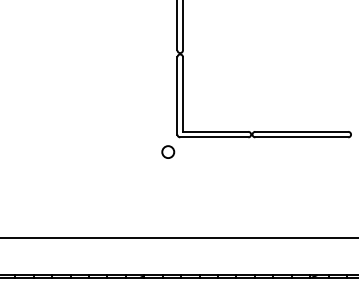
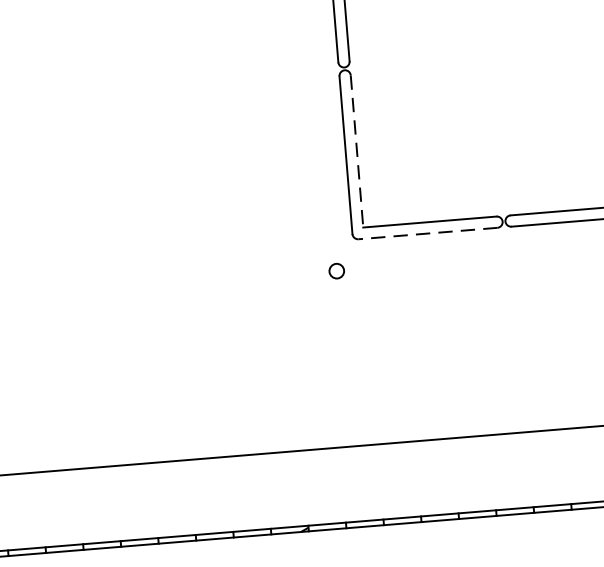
line: (183, 95) -> (358, 153), solid -> dashed
line: (213, 137) -> (426, 233), solid -> dashed
circle: (168, 151) -> (337, 269), size x0.6

